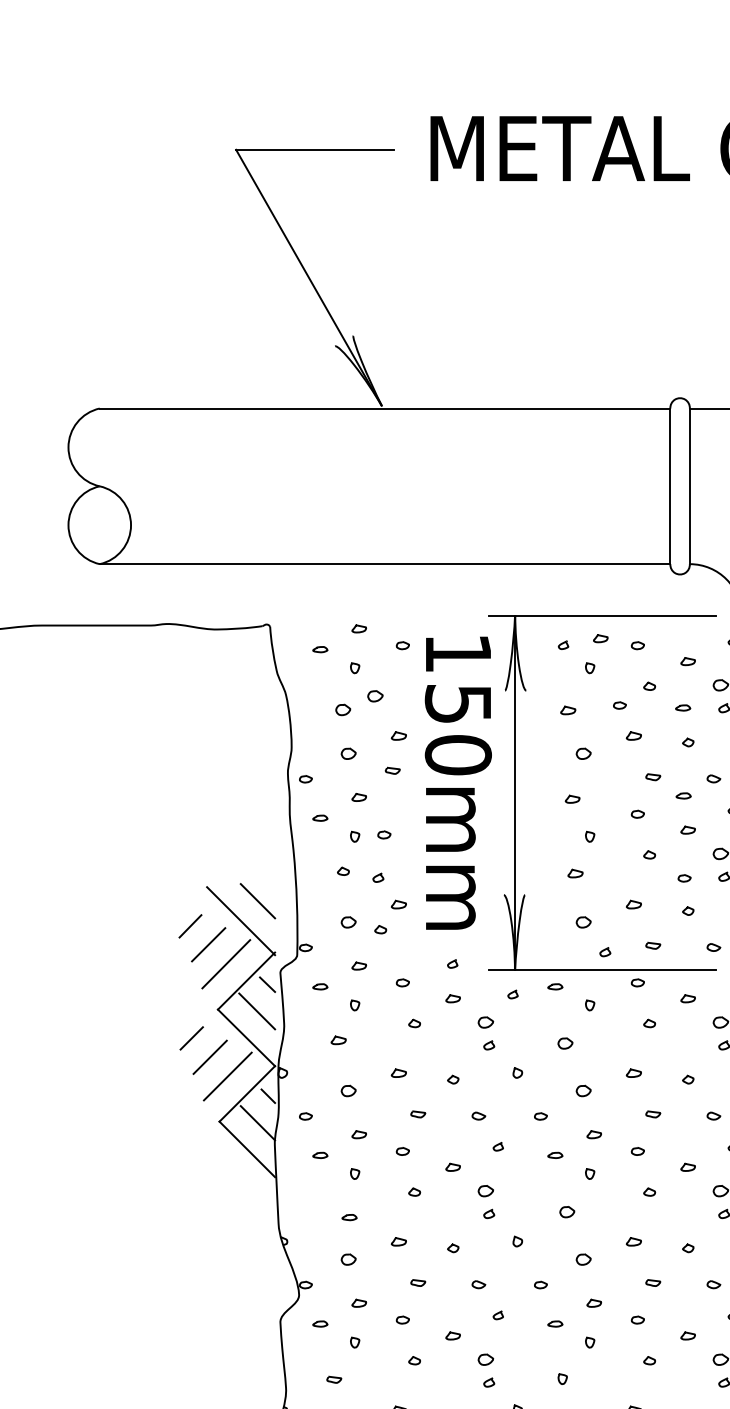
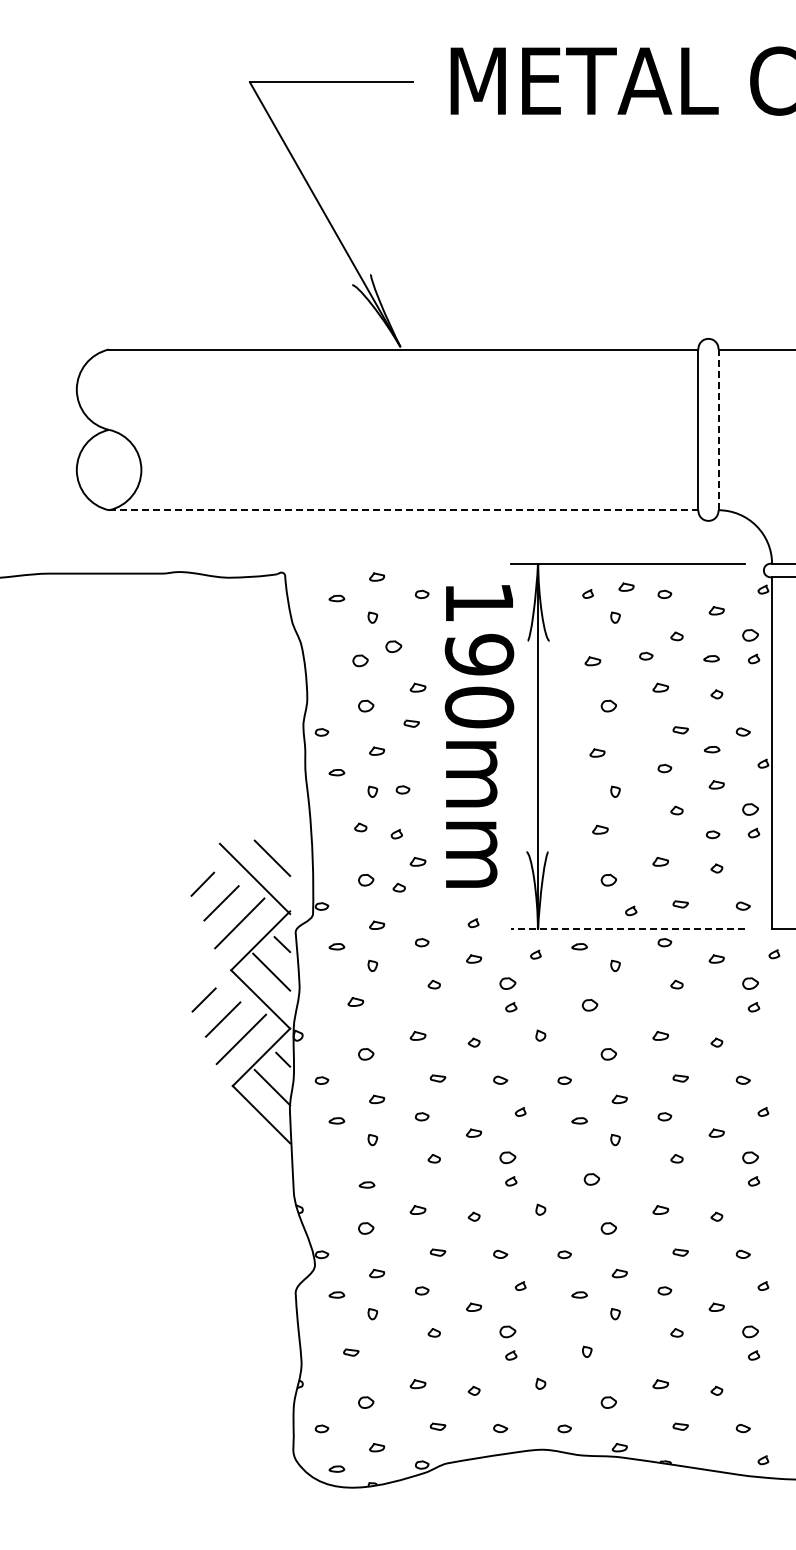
line: (689, 485) -> (718, 429), solid -> dashed
line: (384, 564) -> (403, 510), solid -> dashed
text: (458, 703) -> (479, 654), 150mm -> 190mm
line: (601, 970) -> (627, 929), solid -> dashed

